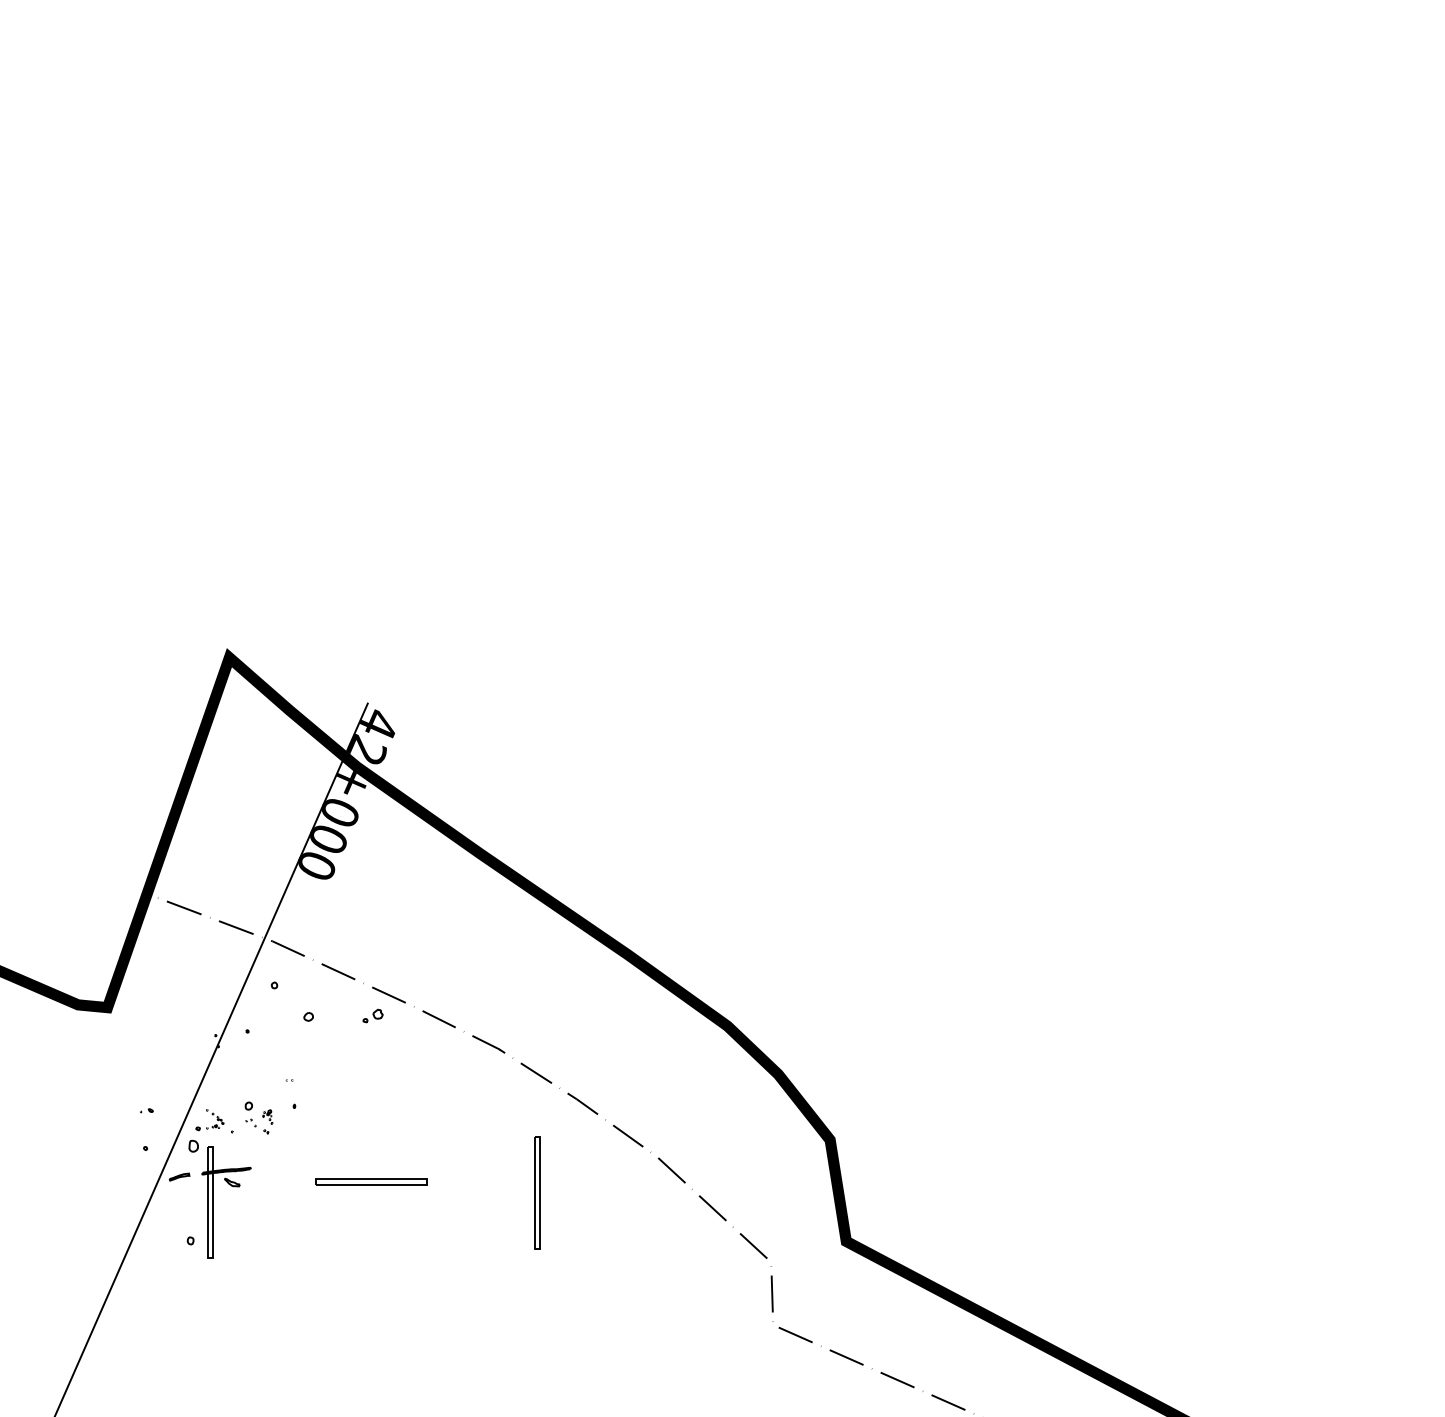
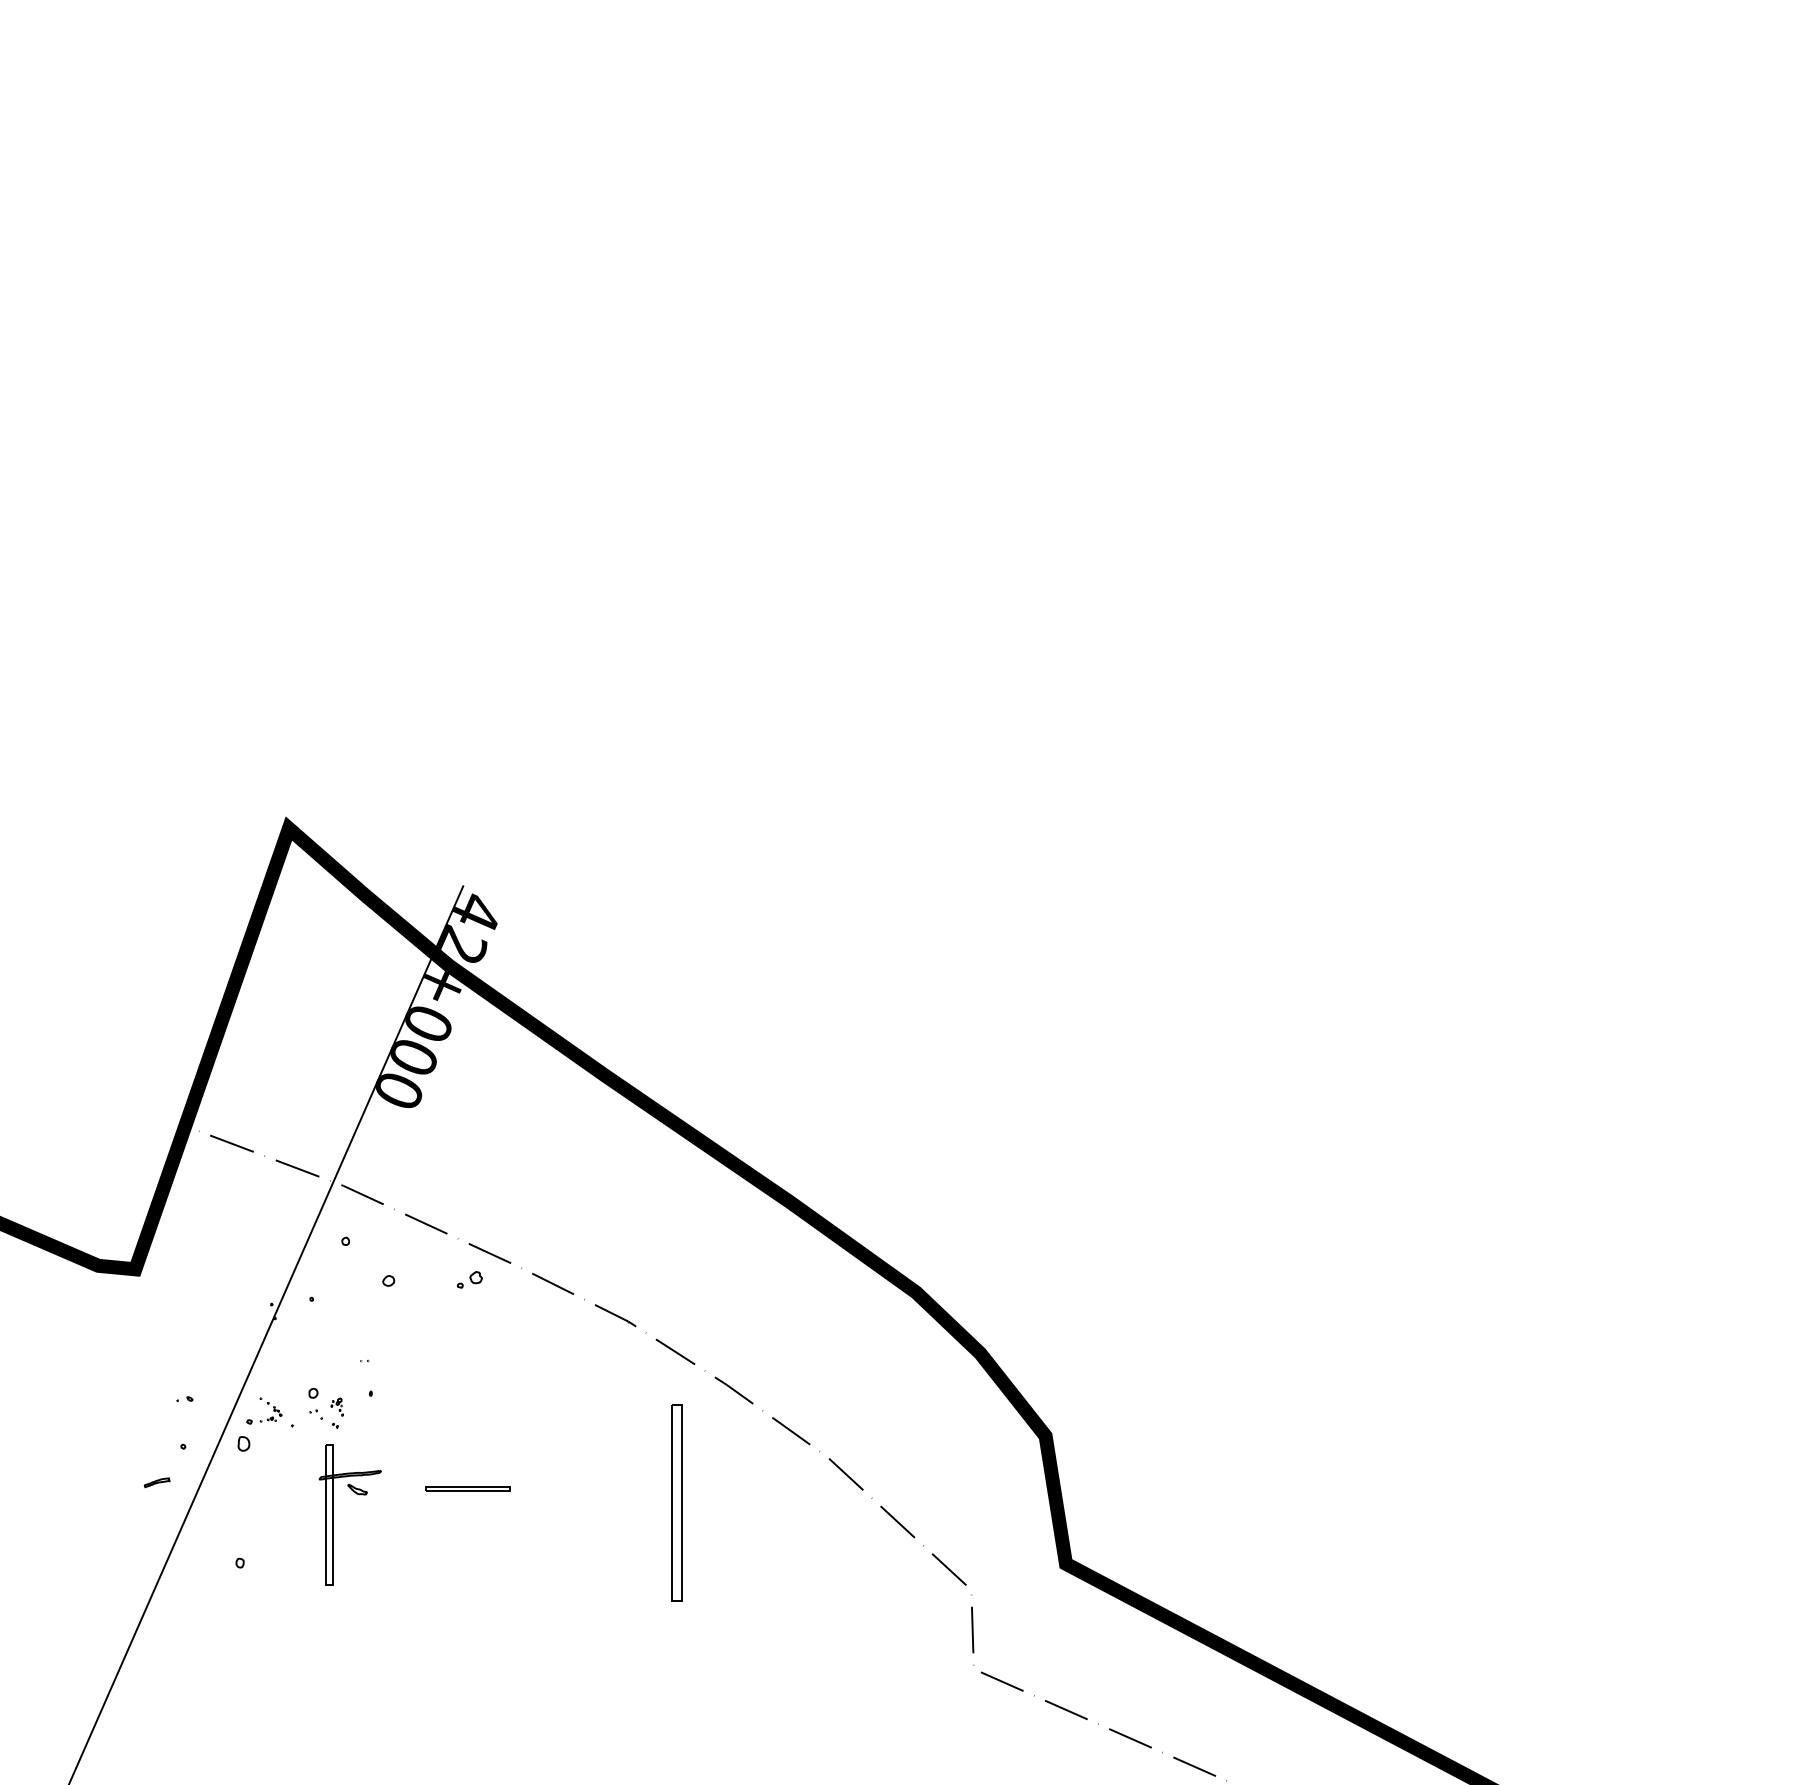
part: (179, 1176) -> (157, 1482), moved
part: (371, 1181) -> (467, 1488), size x0.6
part: (537, 1192) -> (677, 1502), size x1.4
part: (213, 1202) -> (333, 1514), moved

